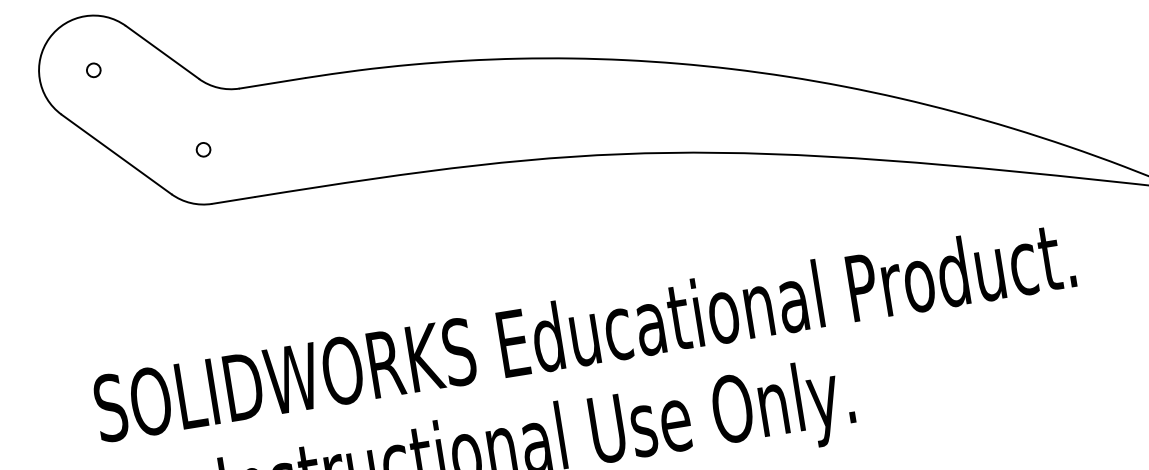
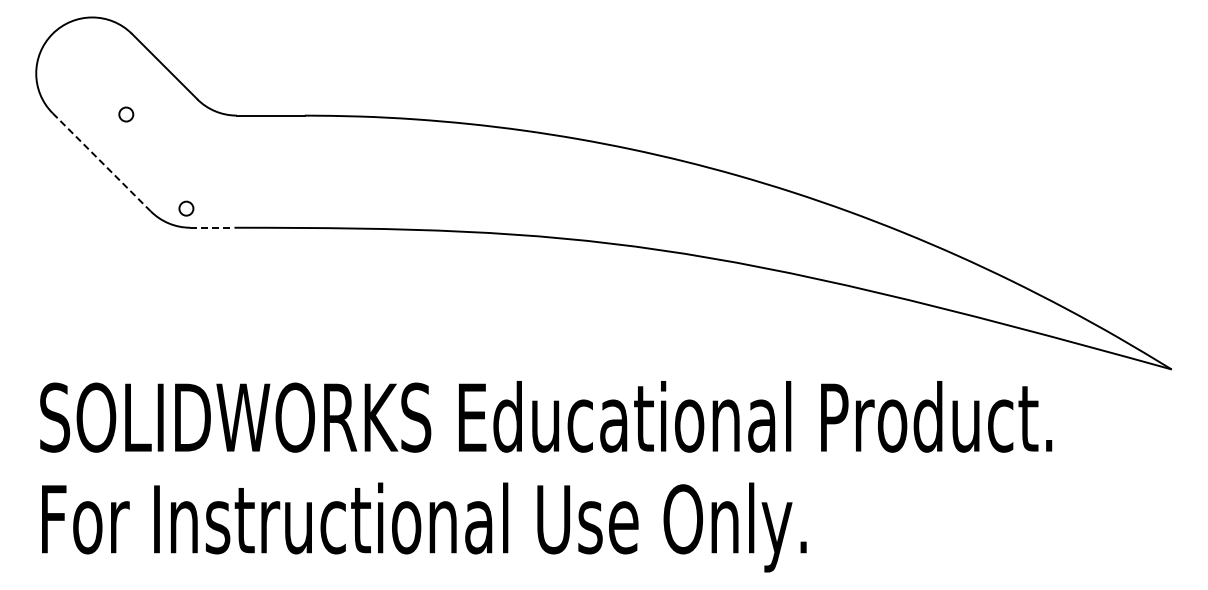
circle: (93, 70) -> (126, 114), moved
circle: (203, 149) -> (186, 208), moved
line: (117, 154) -> (102, 162), solid -> dashed
line: (233, 200) -> (212, 227), solid -> dashed

